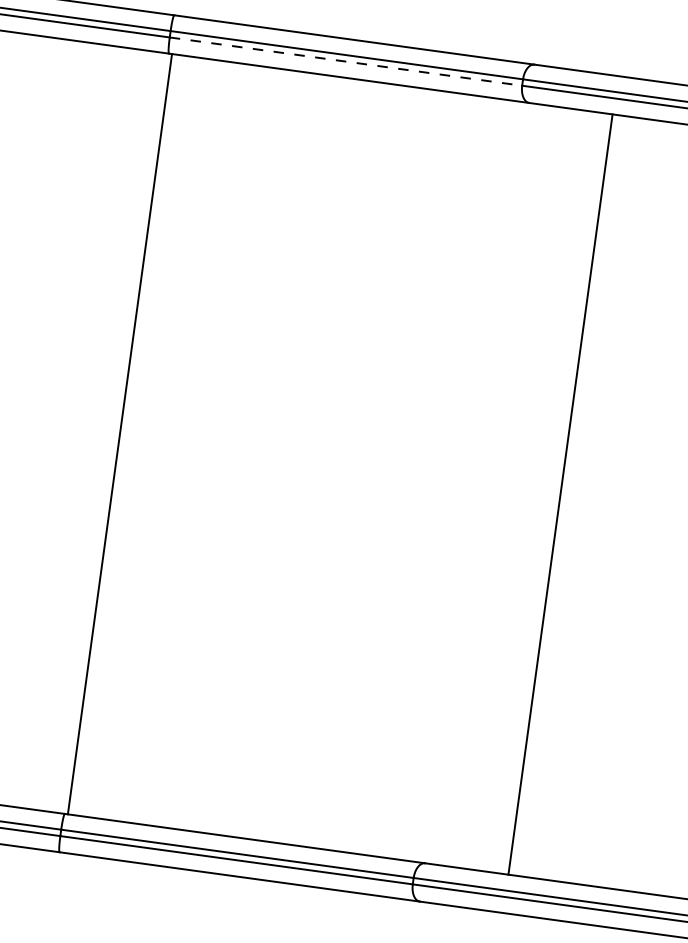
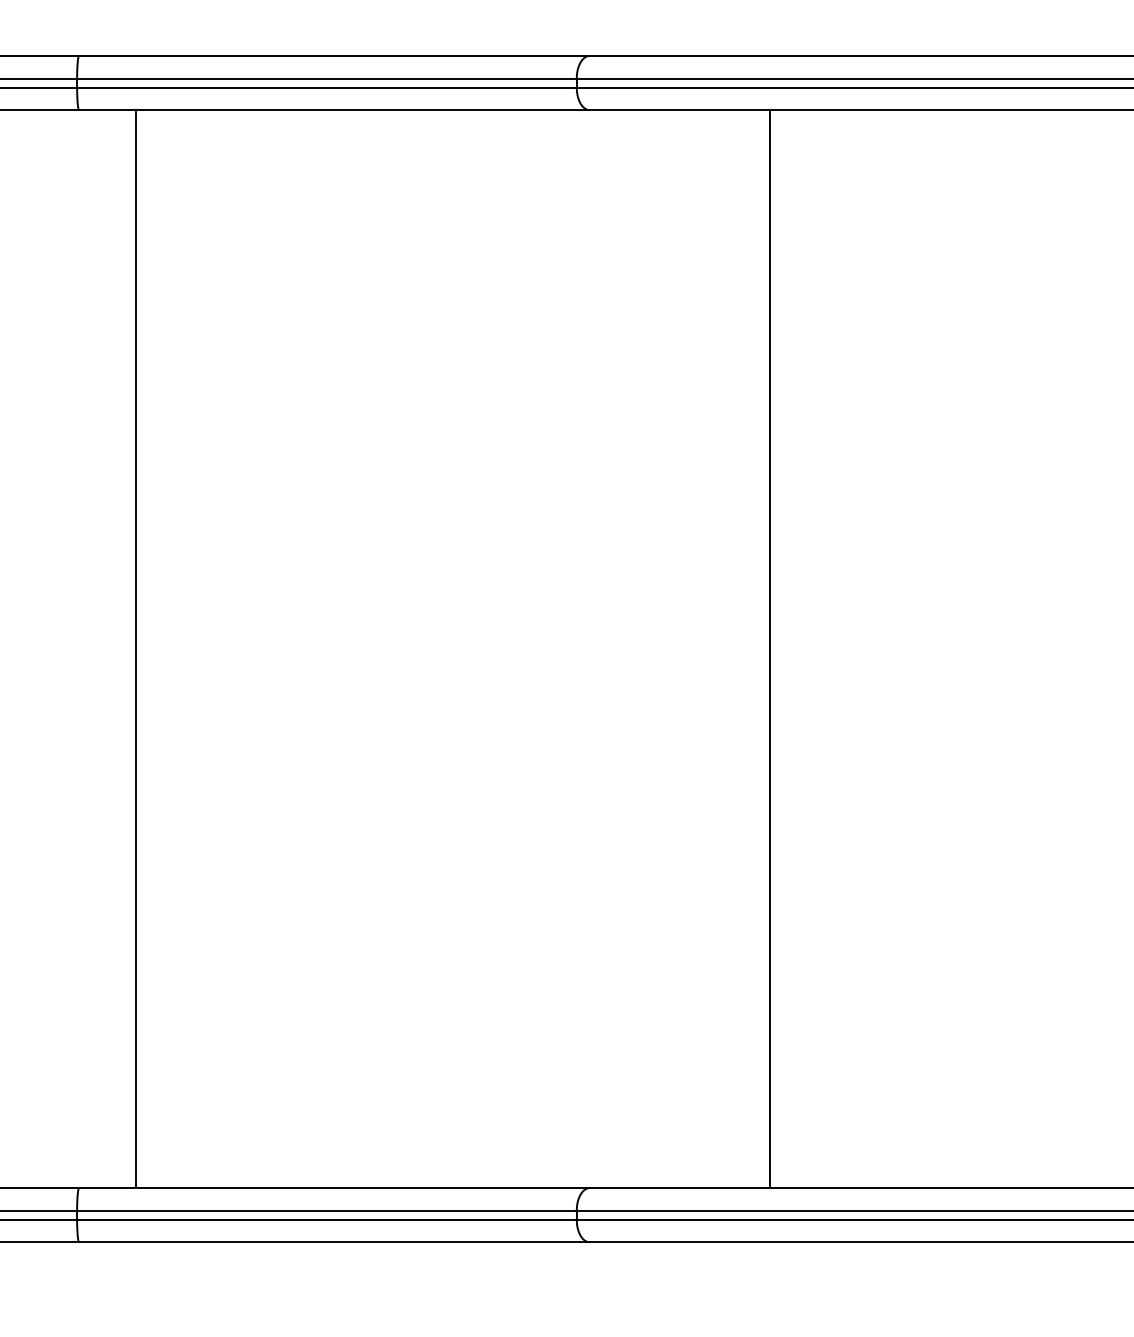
line: (345, 61) -> (326, 87), dashed -> solid
line: (119, 434) -> (136, 649), moved
line: (560, 494) -> (769, 649), moved

